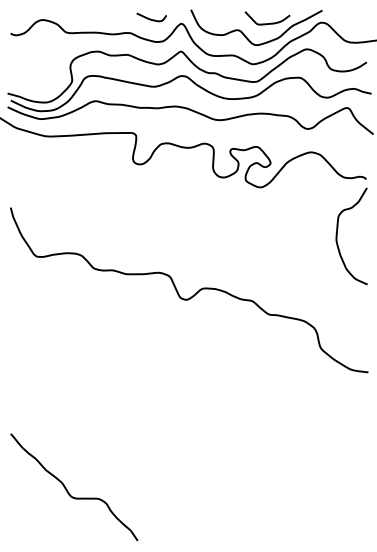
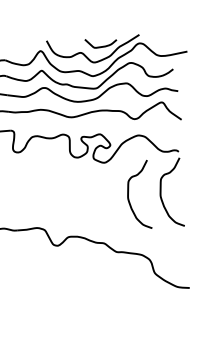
curve: (150, 18) -> (18, 48), removed
curve: (291, 236) -> (128, 195), added

